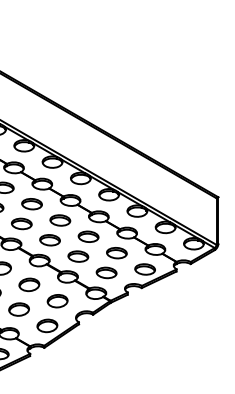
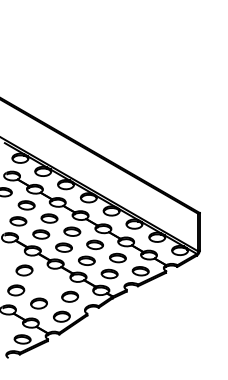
part: (29, 284) -> (47, 283), removed

